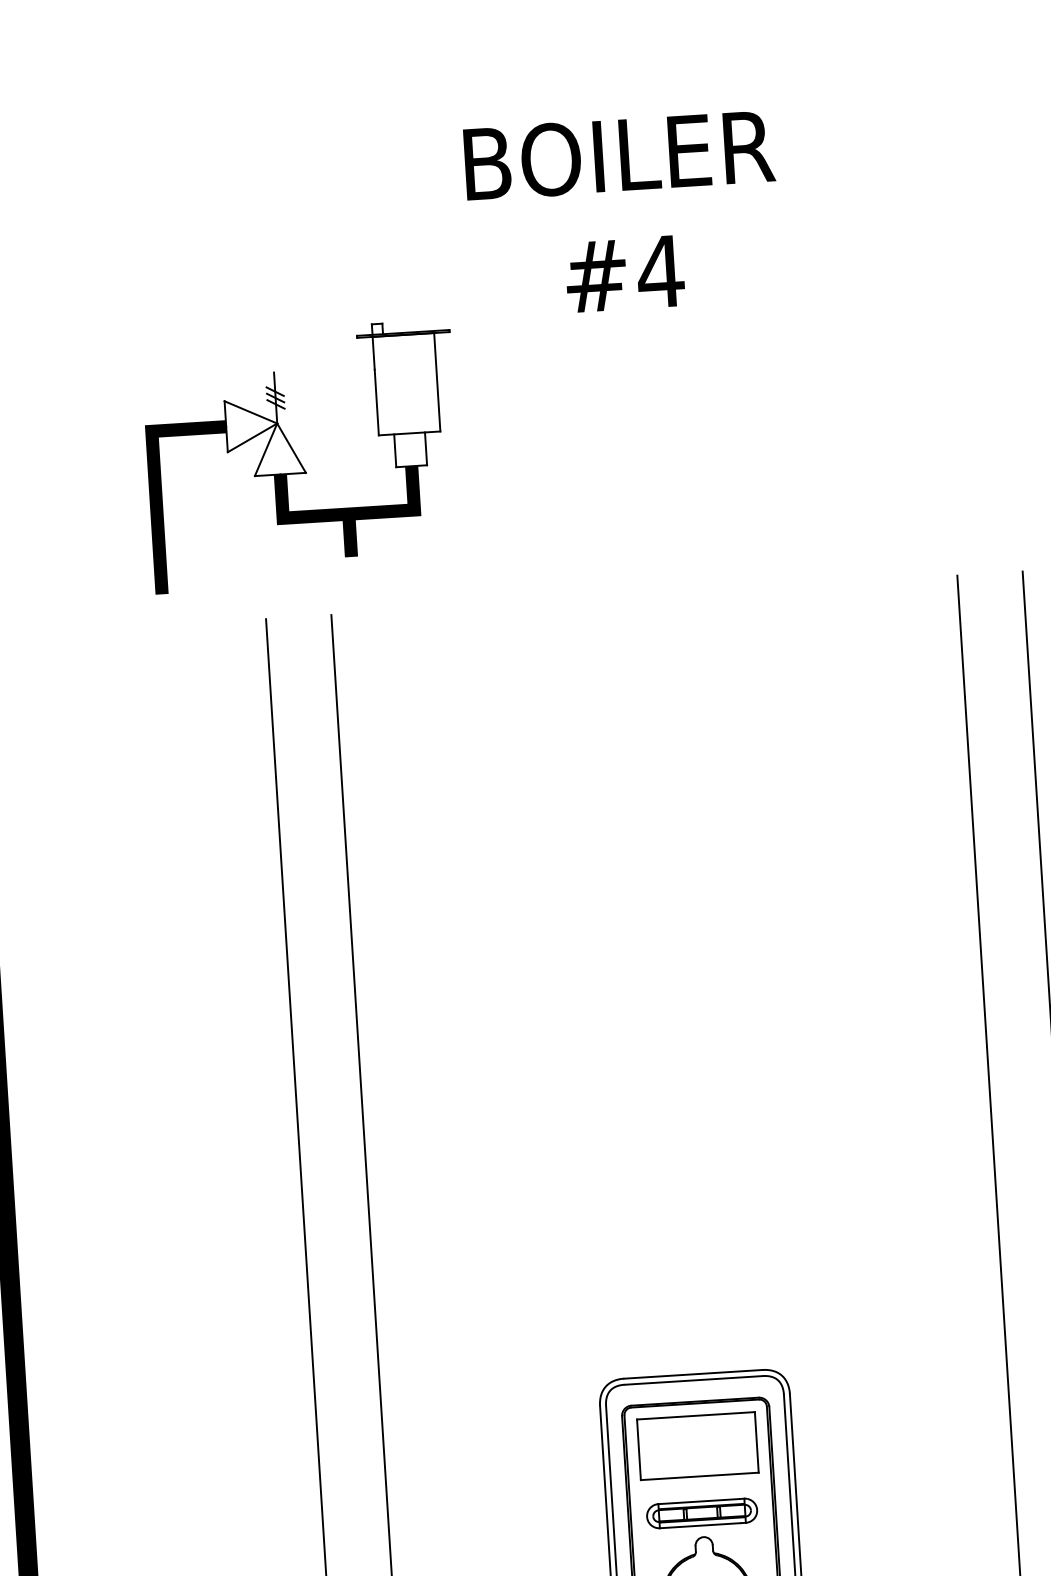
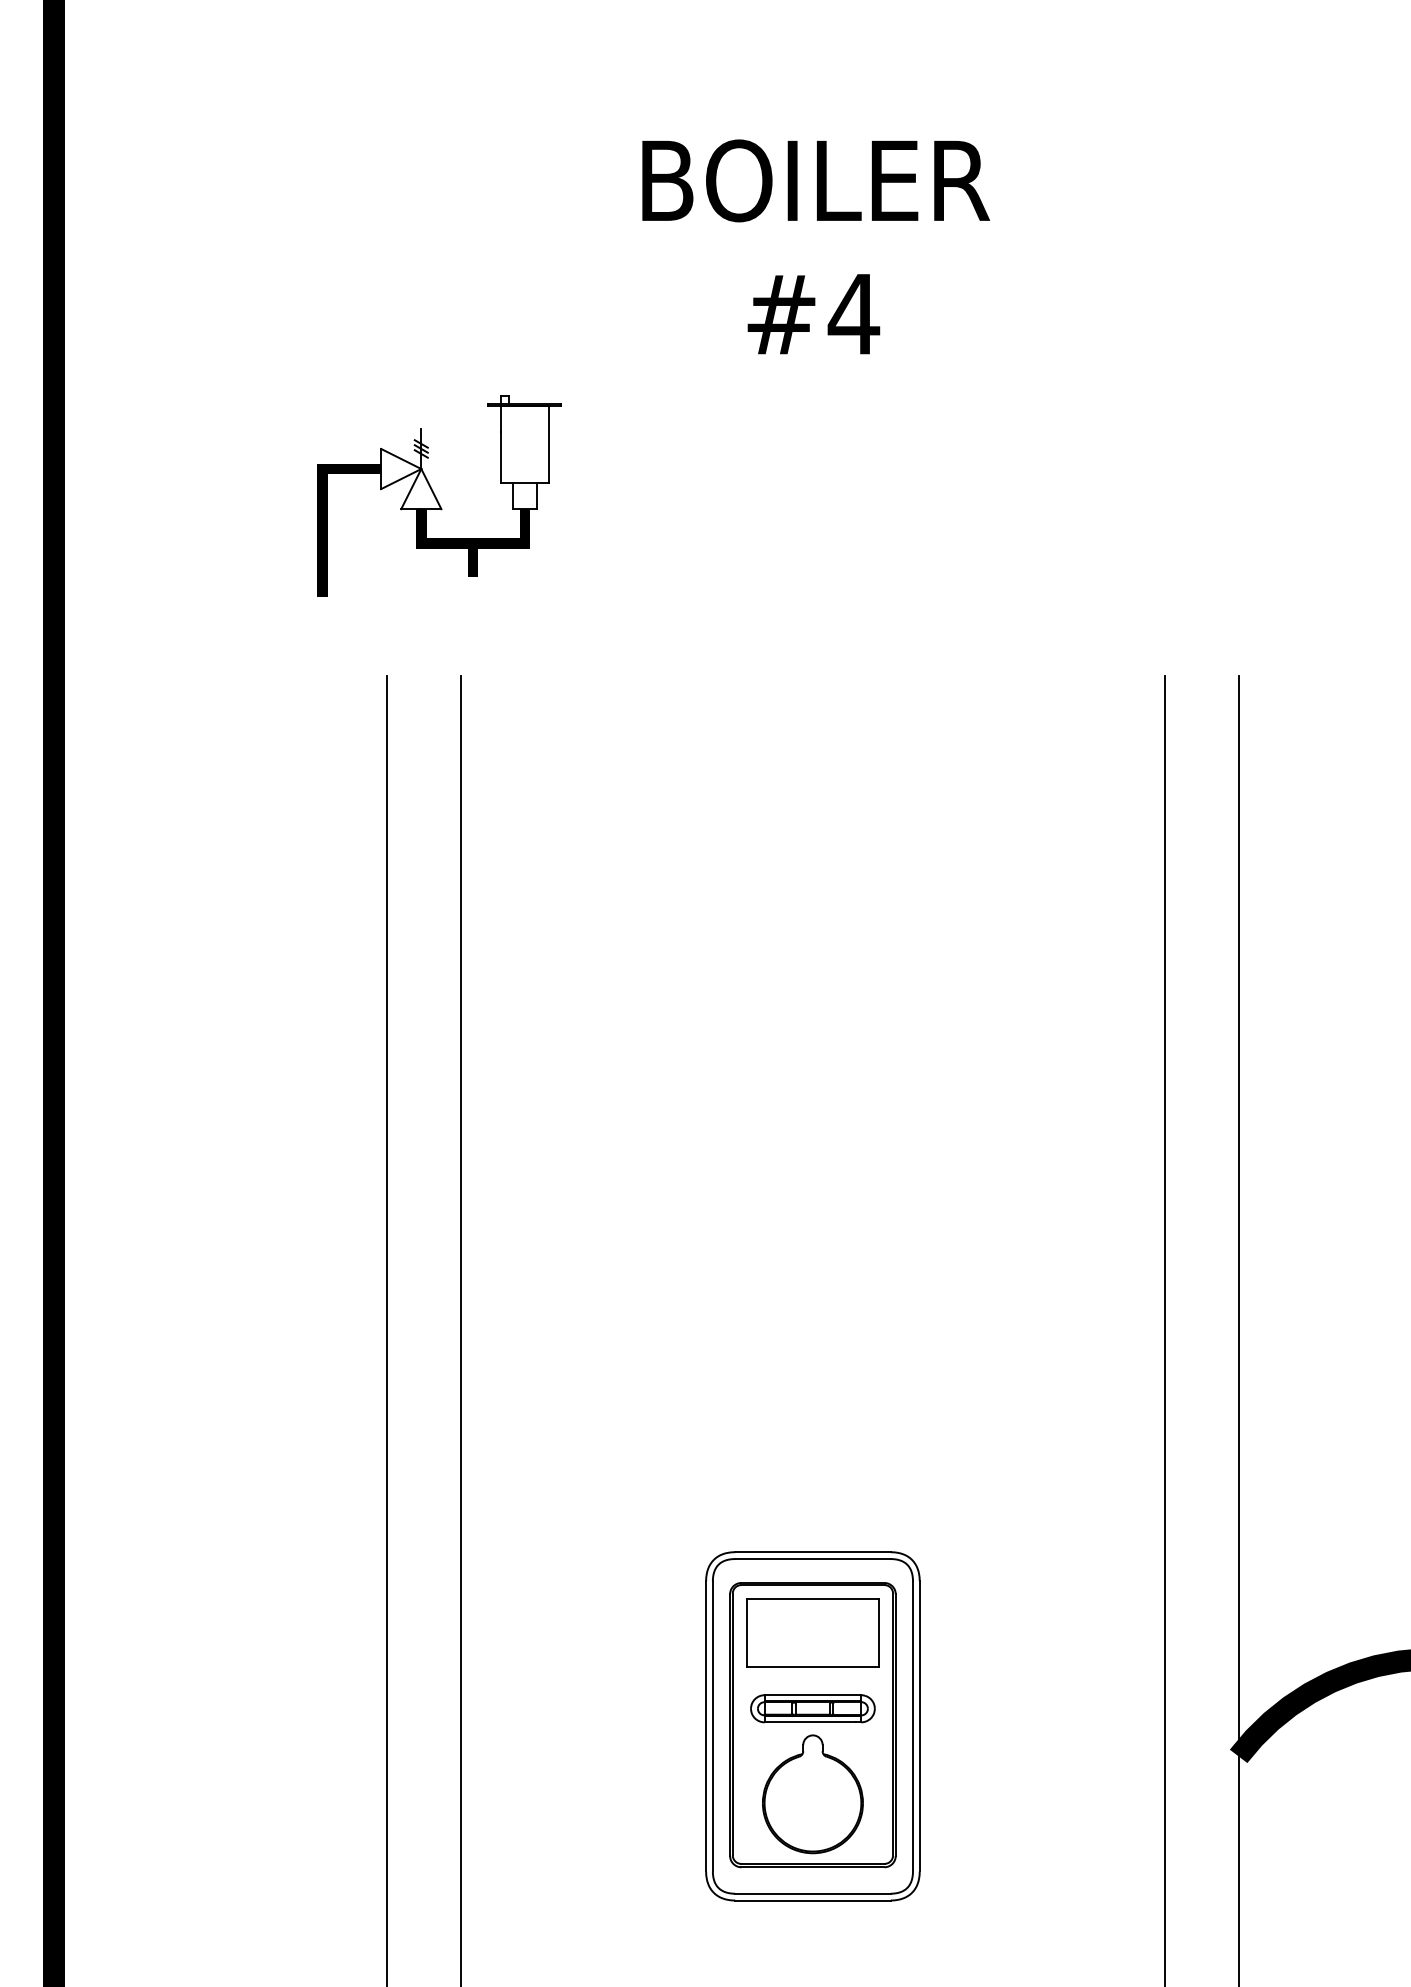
part: (302, 456) -> (439, 496), size x0.7

